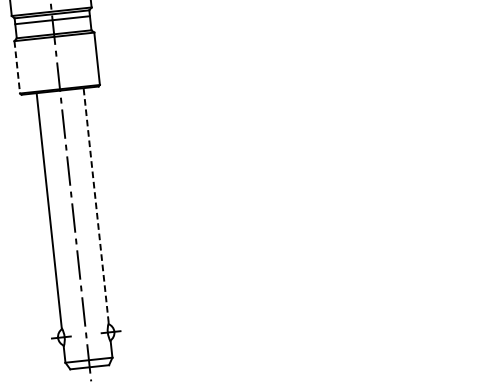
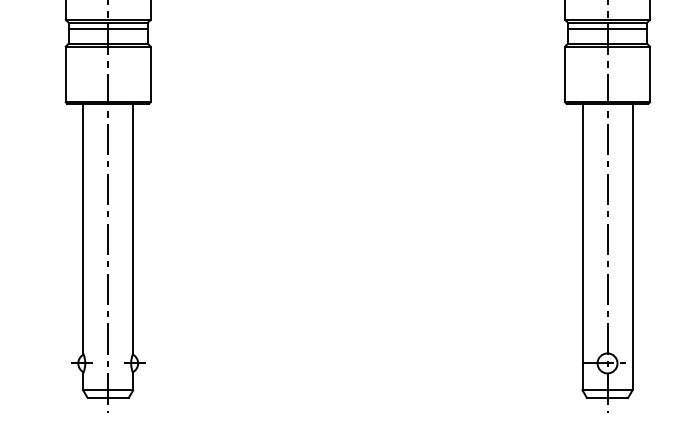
line: (17, 67) -> (65, 74), dashed -> solid
line: (96, 205) -> (133, 228), dashed -> solid

